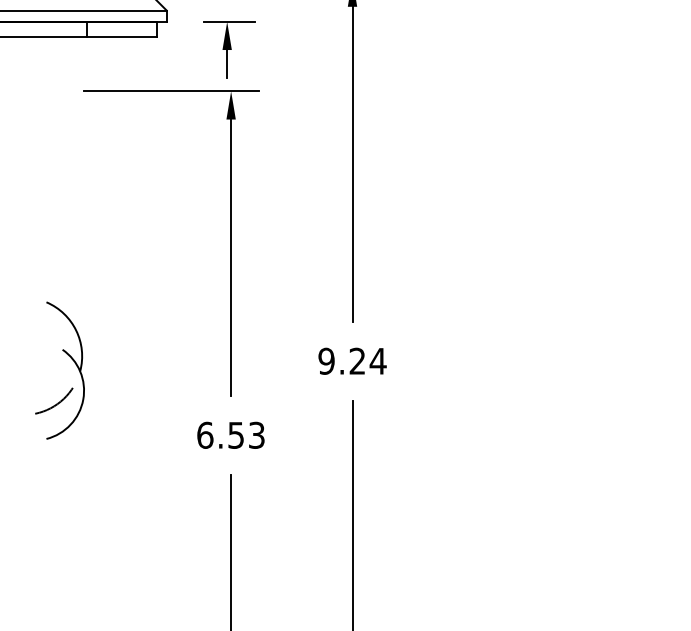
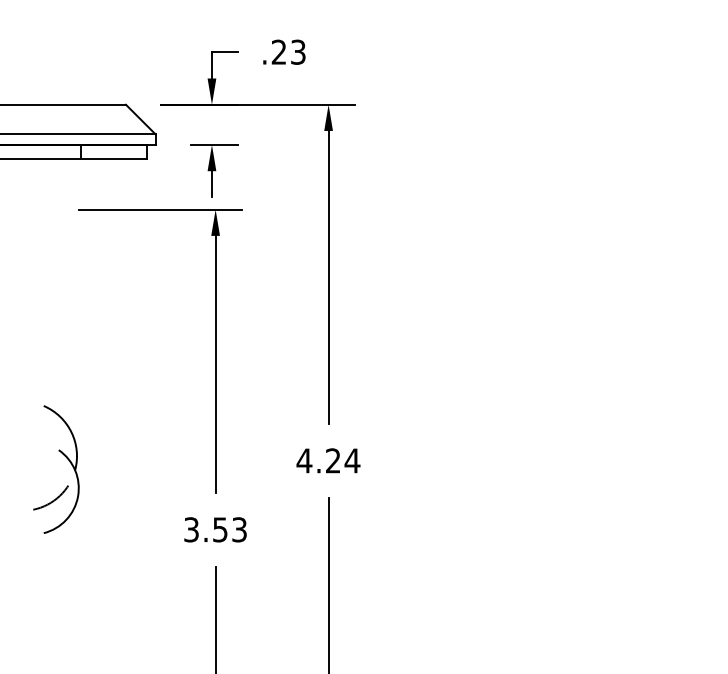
text: (326, 360) -> (304, 460), 9.24 -> 4.24
text: (205, 435) -> (191, 529), 6.53 -> 3.53

